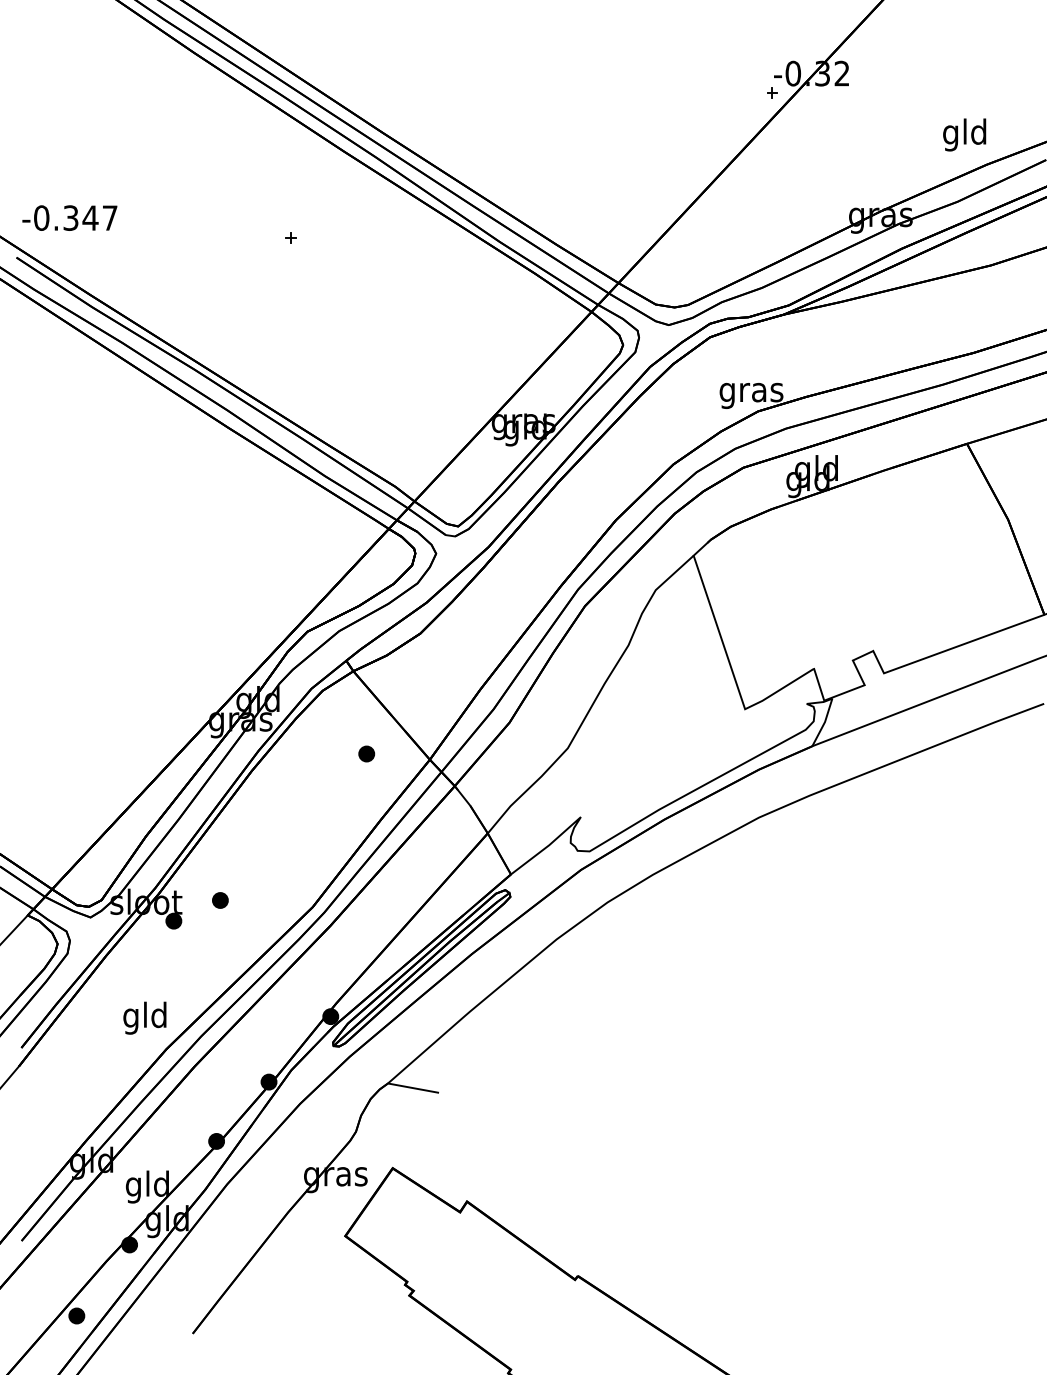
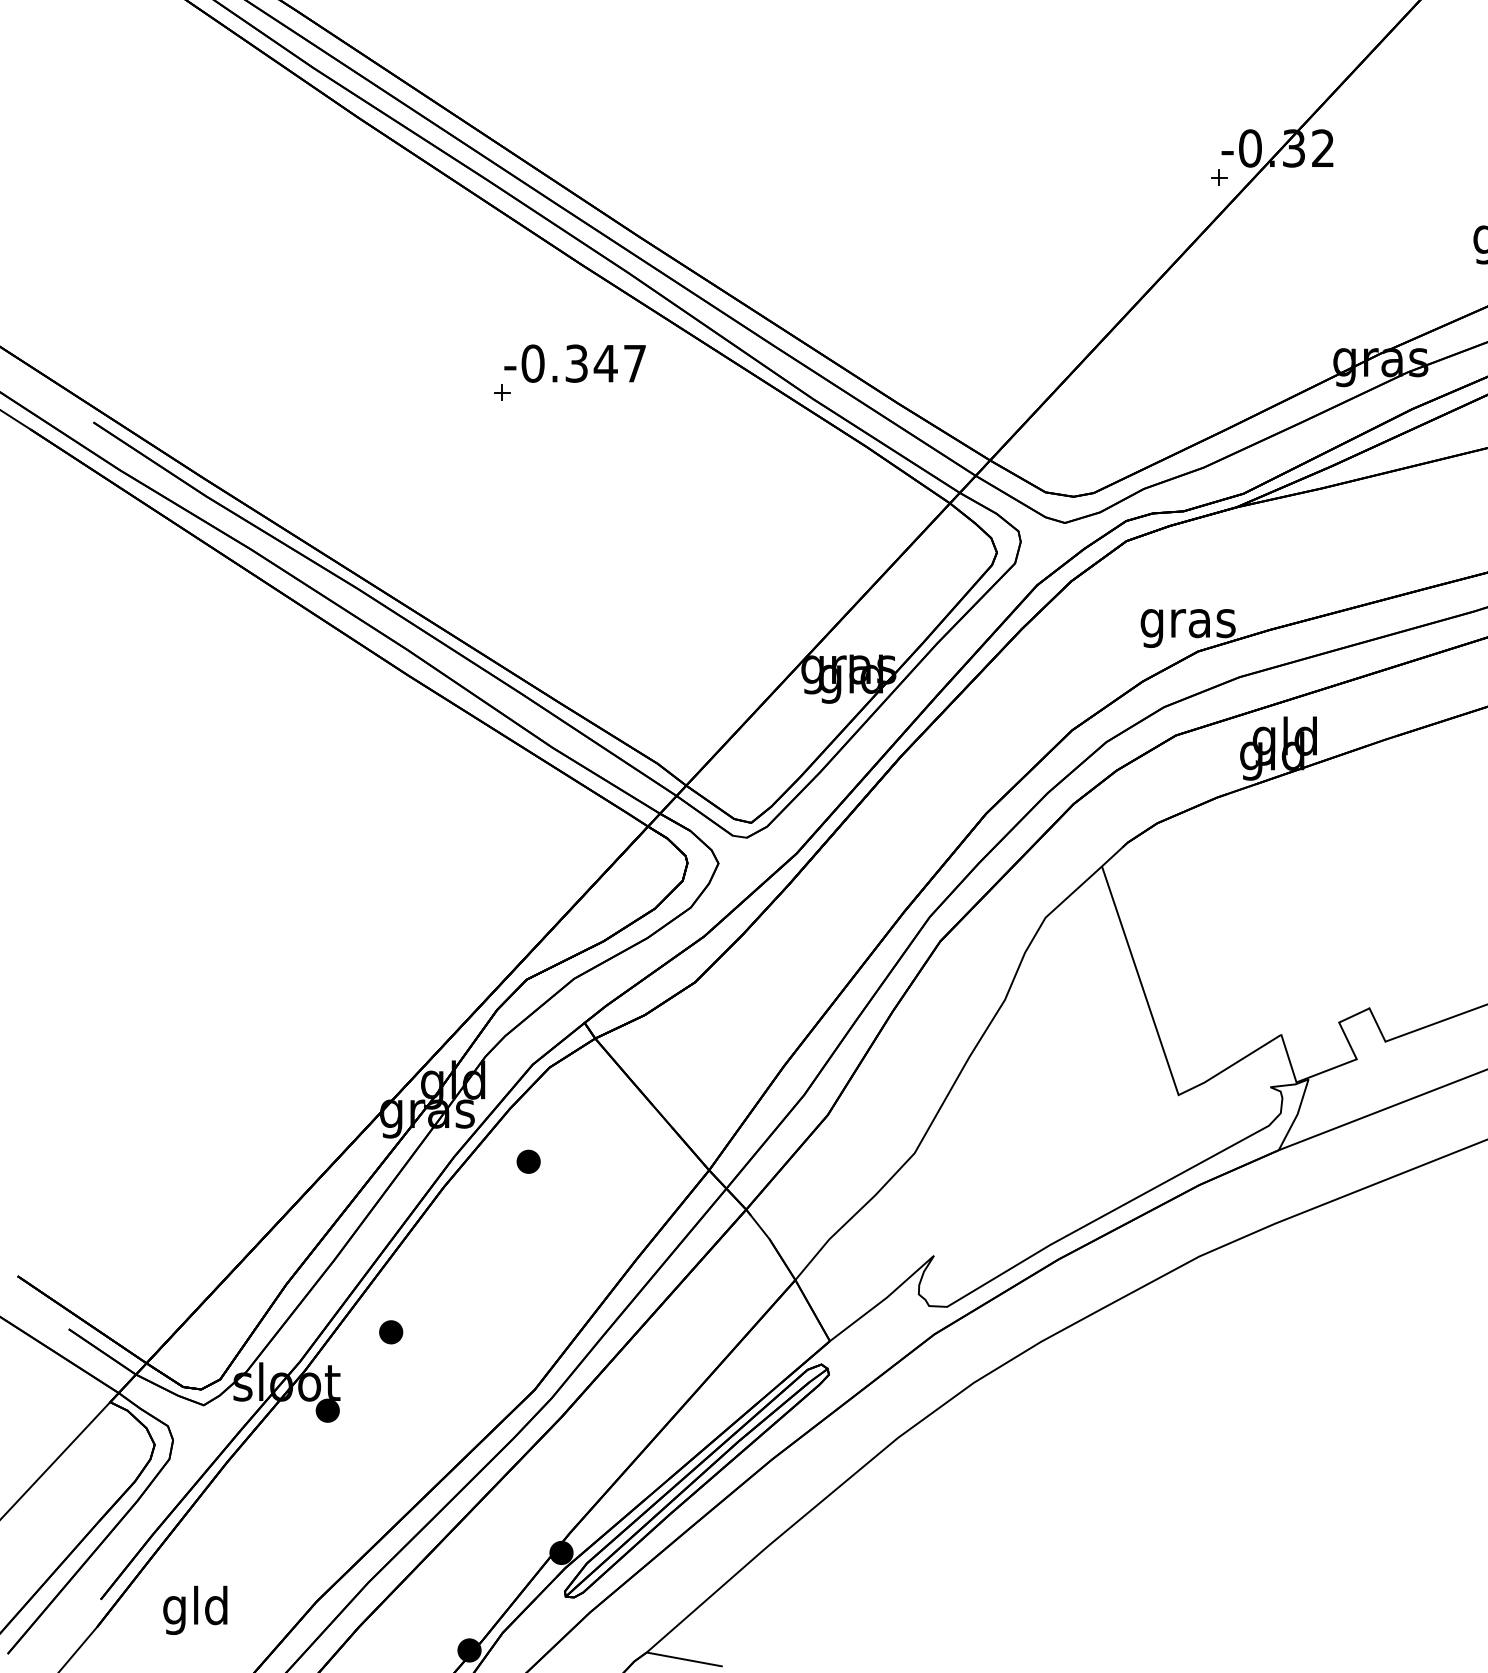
text: (69, 217) -> (574, 362), moved
part: (366, 753) -> (528, 1161), moved
part: (220, 900) -> (391, 1332), moved
text: (144, 1017) -> (194, 1609), moved

